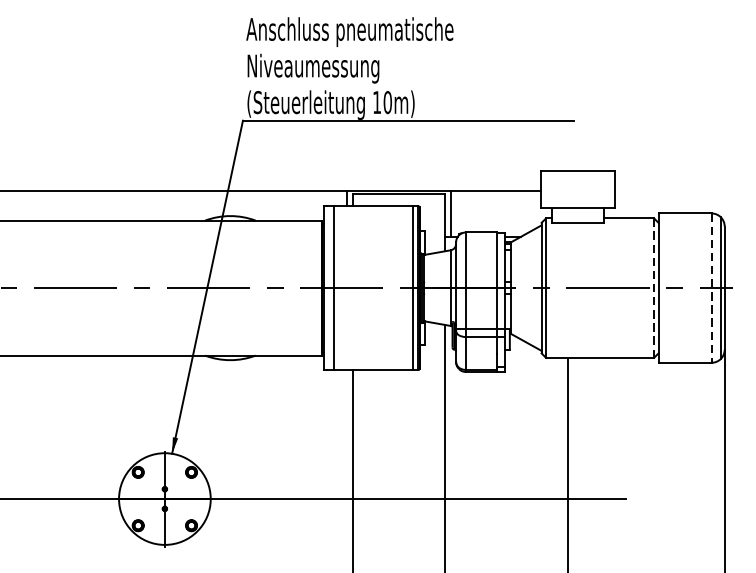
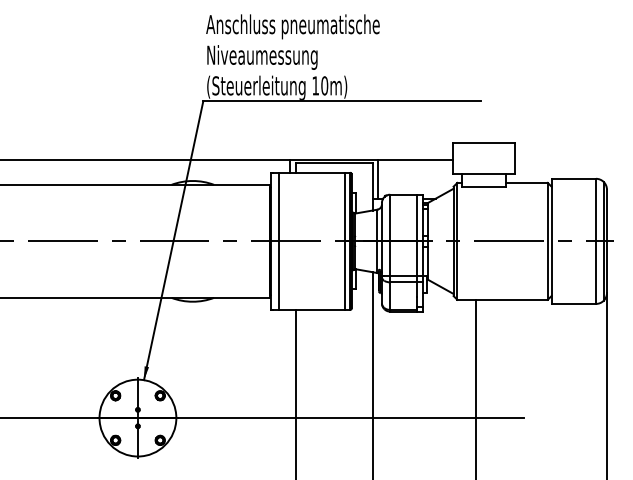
line: (653, 287) -> (547, 240), dashed -> solid
line: (712, 288) -> (596, 241), dashed -> solid

